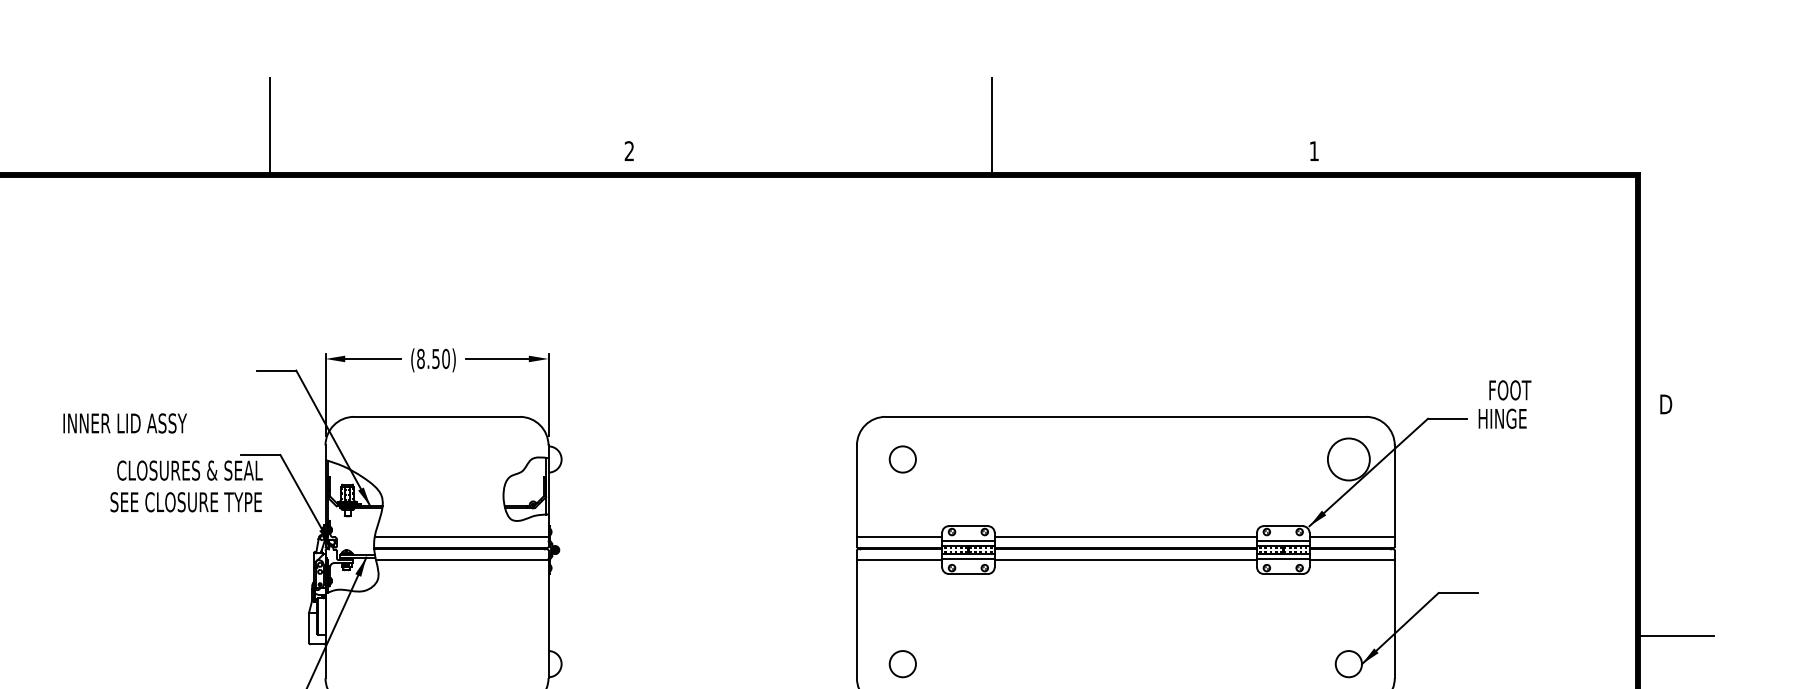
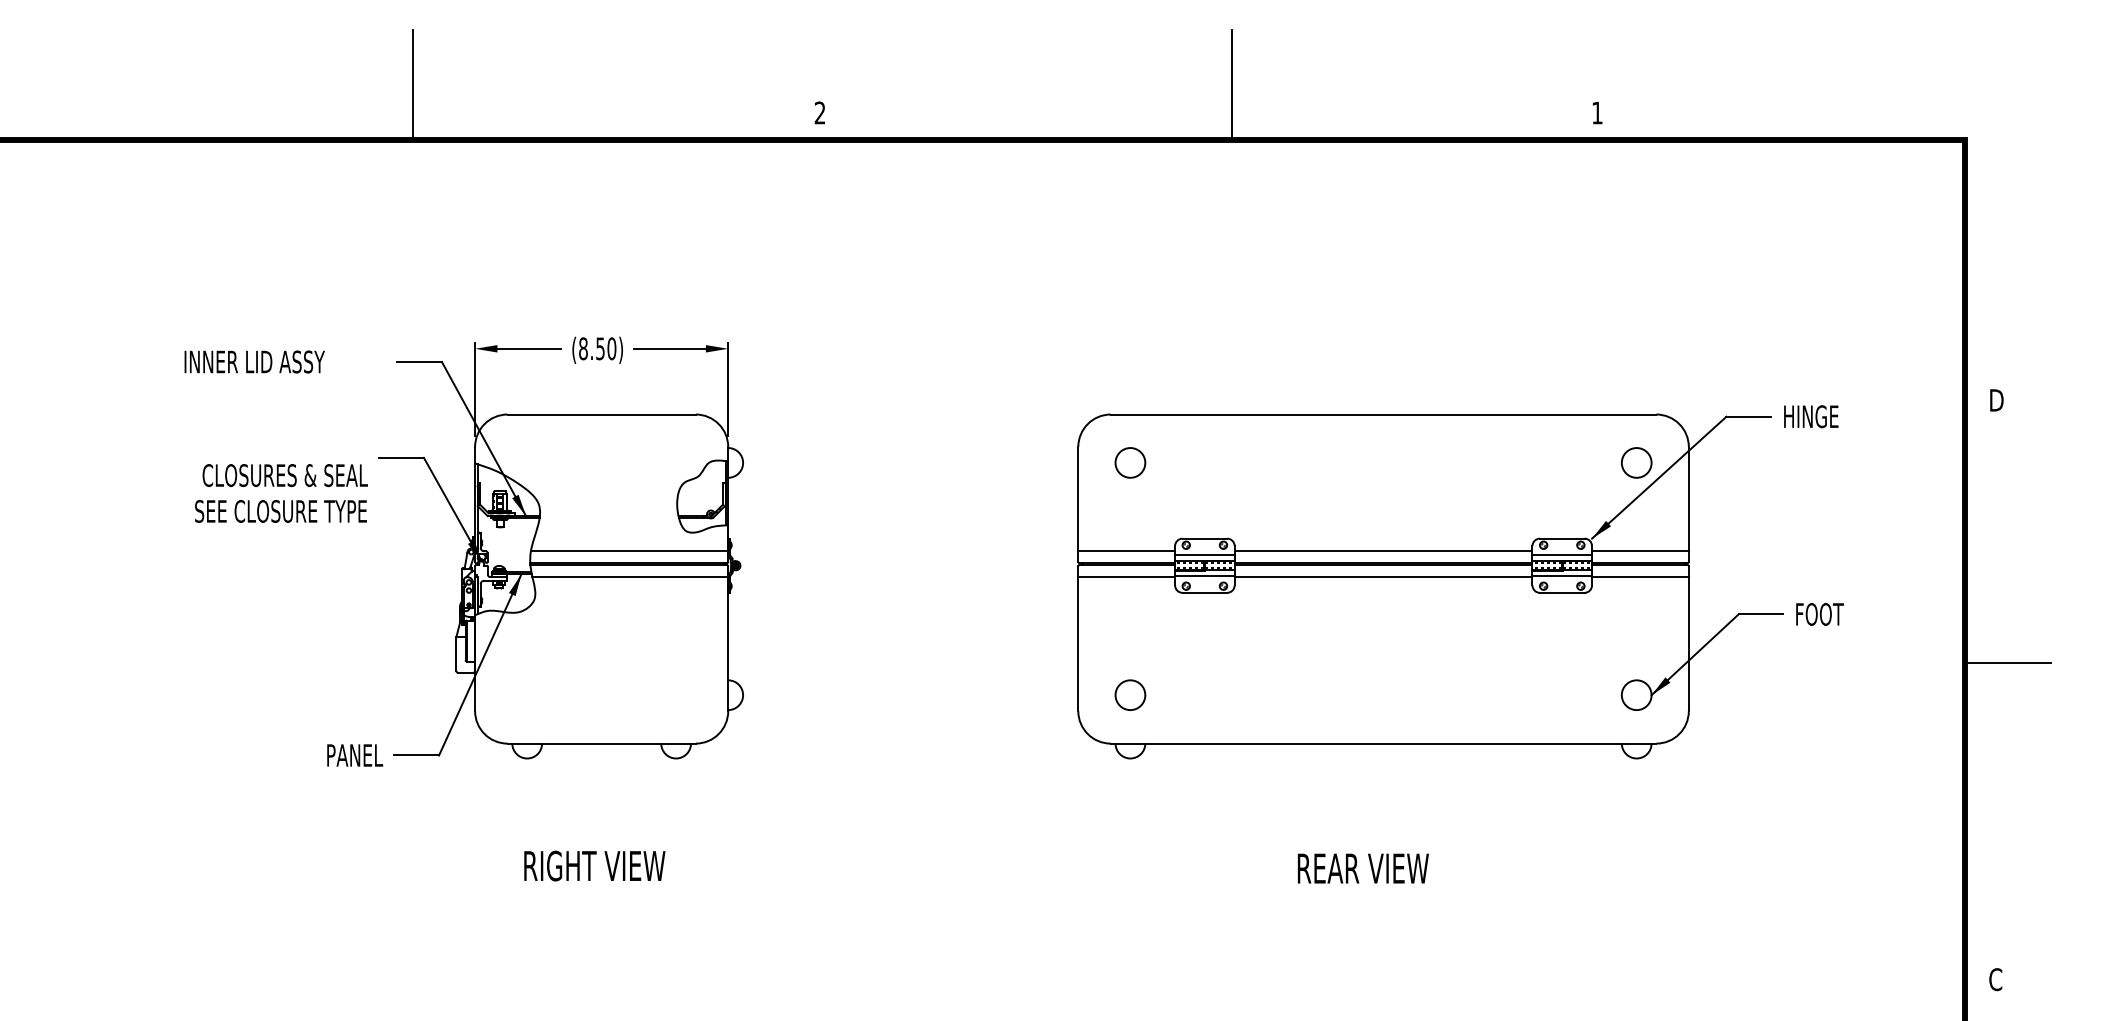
text: (1509, 390) -> (1819, 614), moved
text: (124, 423) -> (254, 361), moved
circle: (1348, 459) -> (1636, 462), size x0.62
text: (186, 486) -> (281, 493), moved

